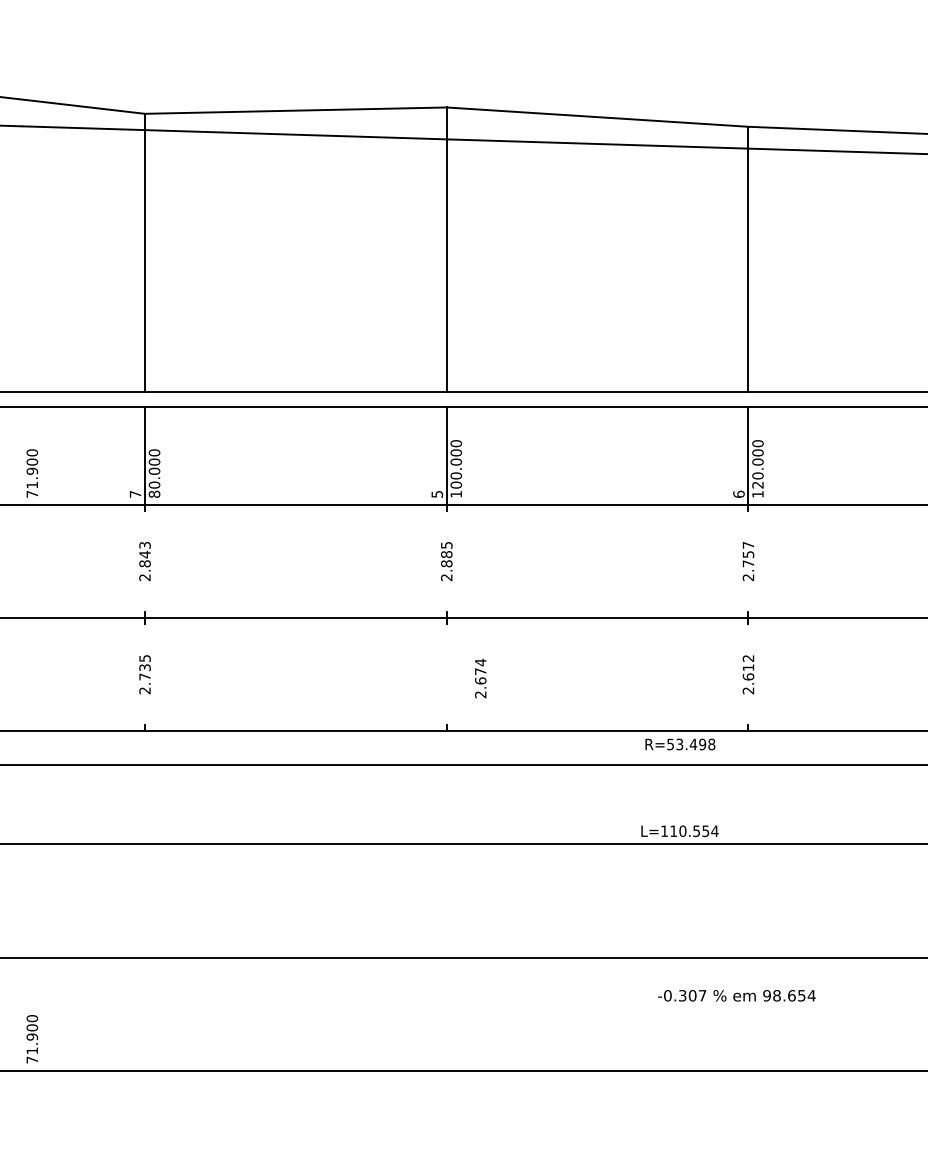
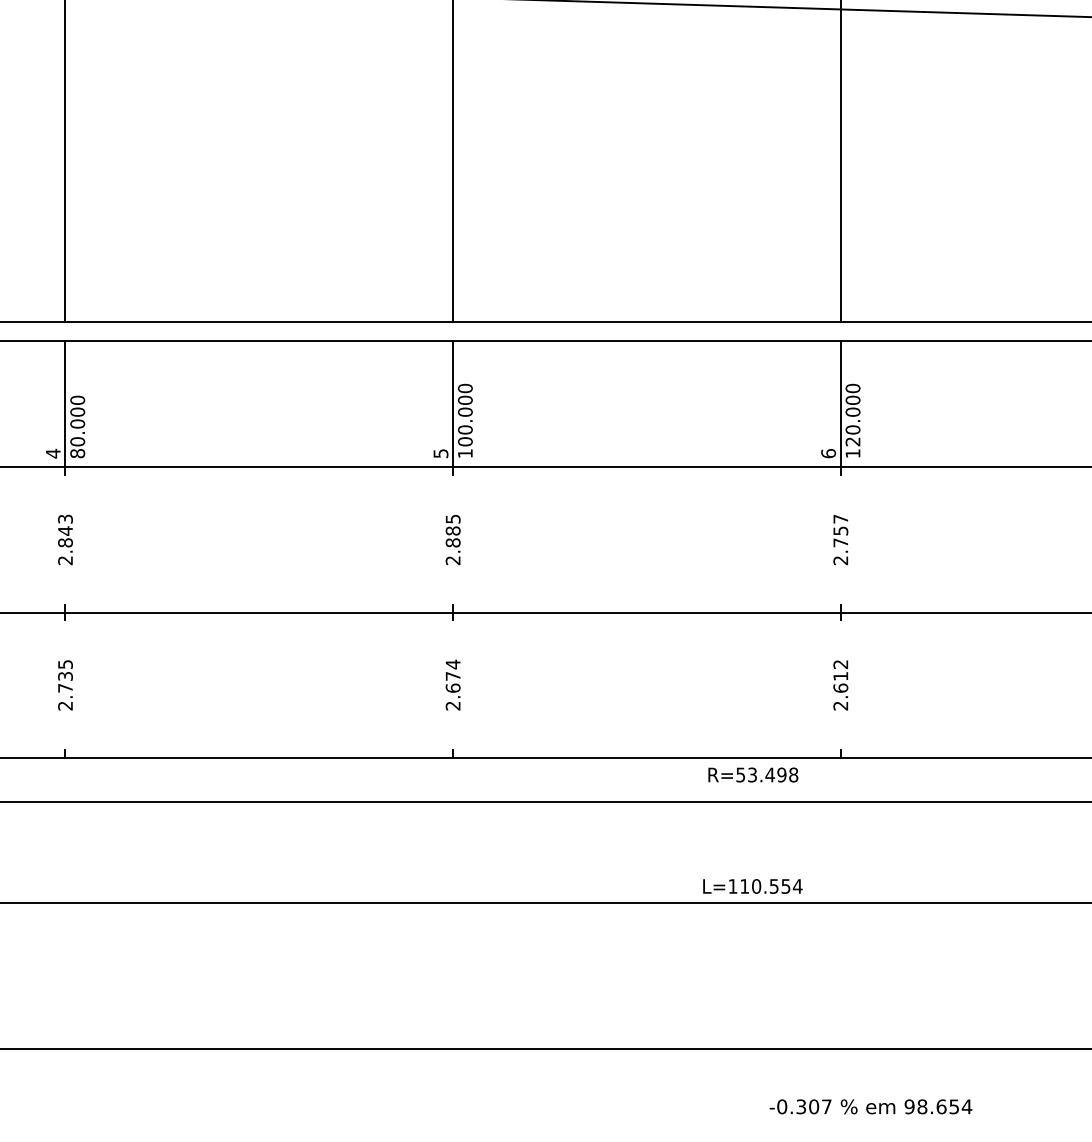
text: (135, 494) -> (53, 453), 7 -> 4
text: (480, 678) -> (452, 685), moved
text: (736, 995) -> (870, 1106), moved

